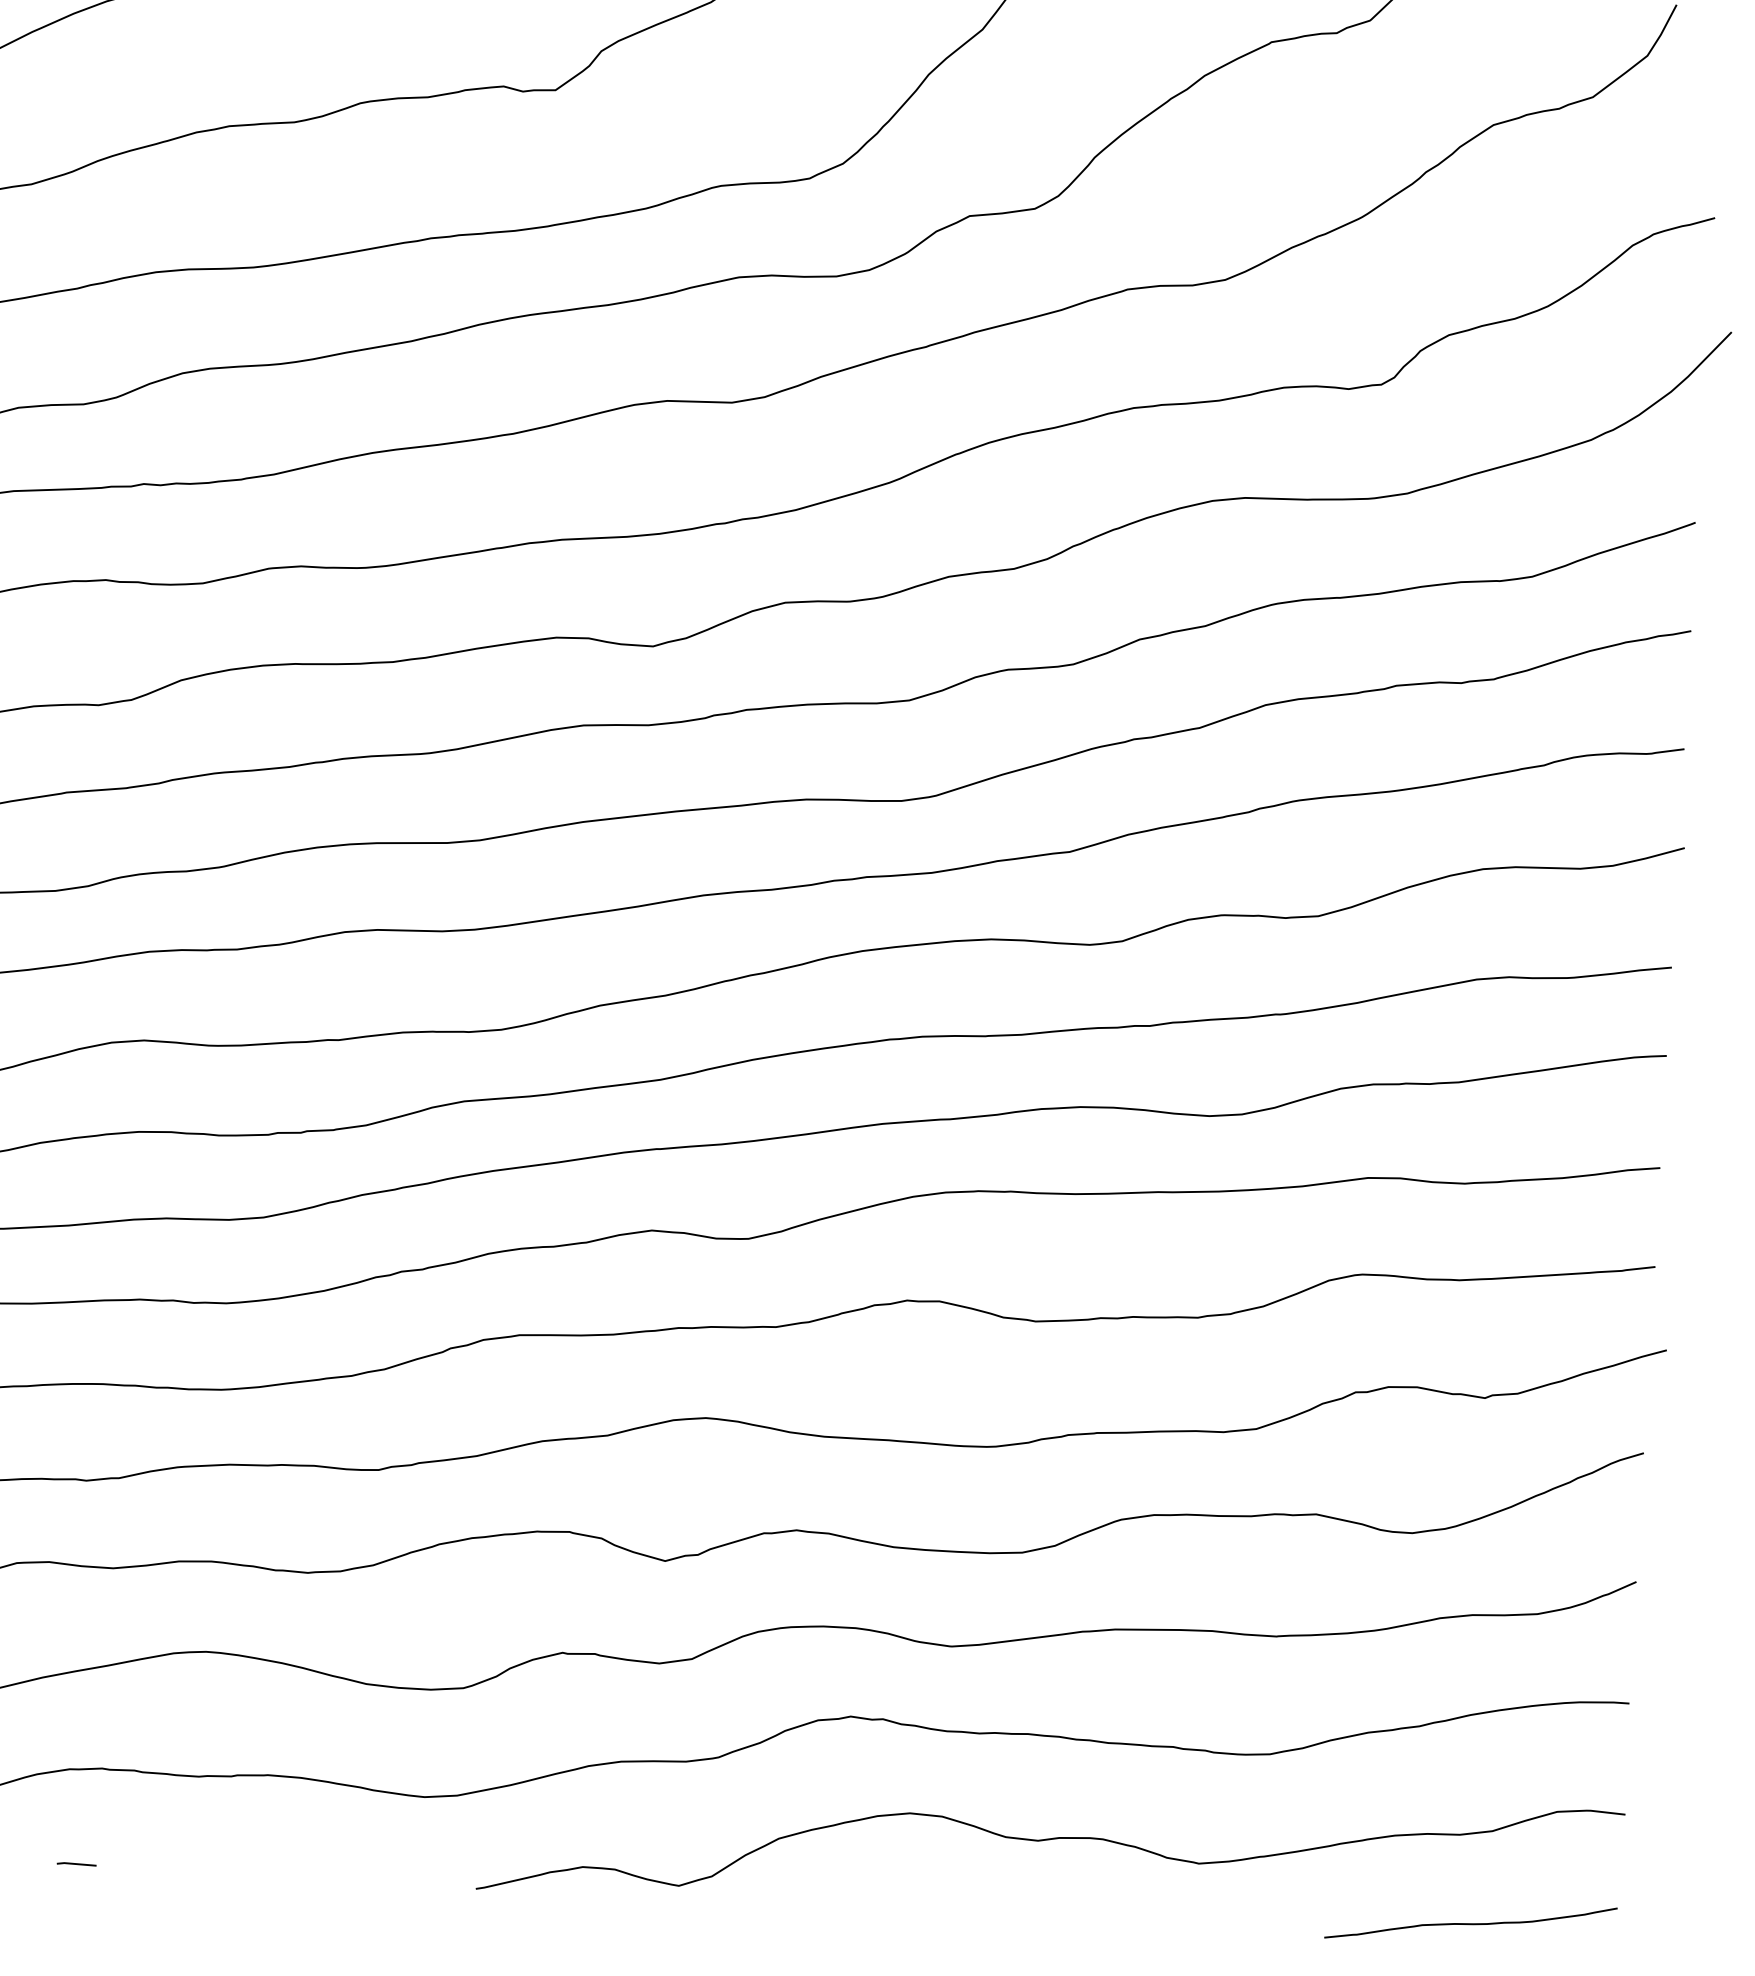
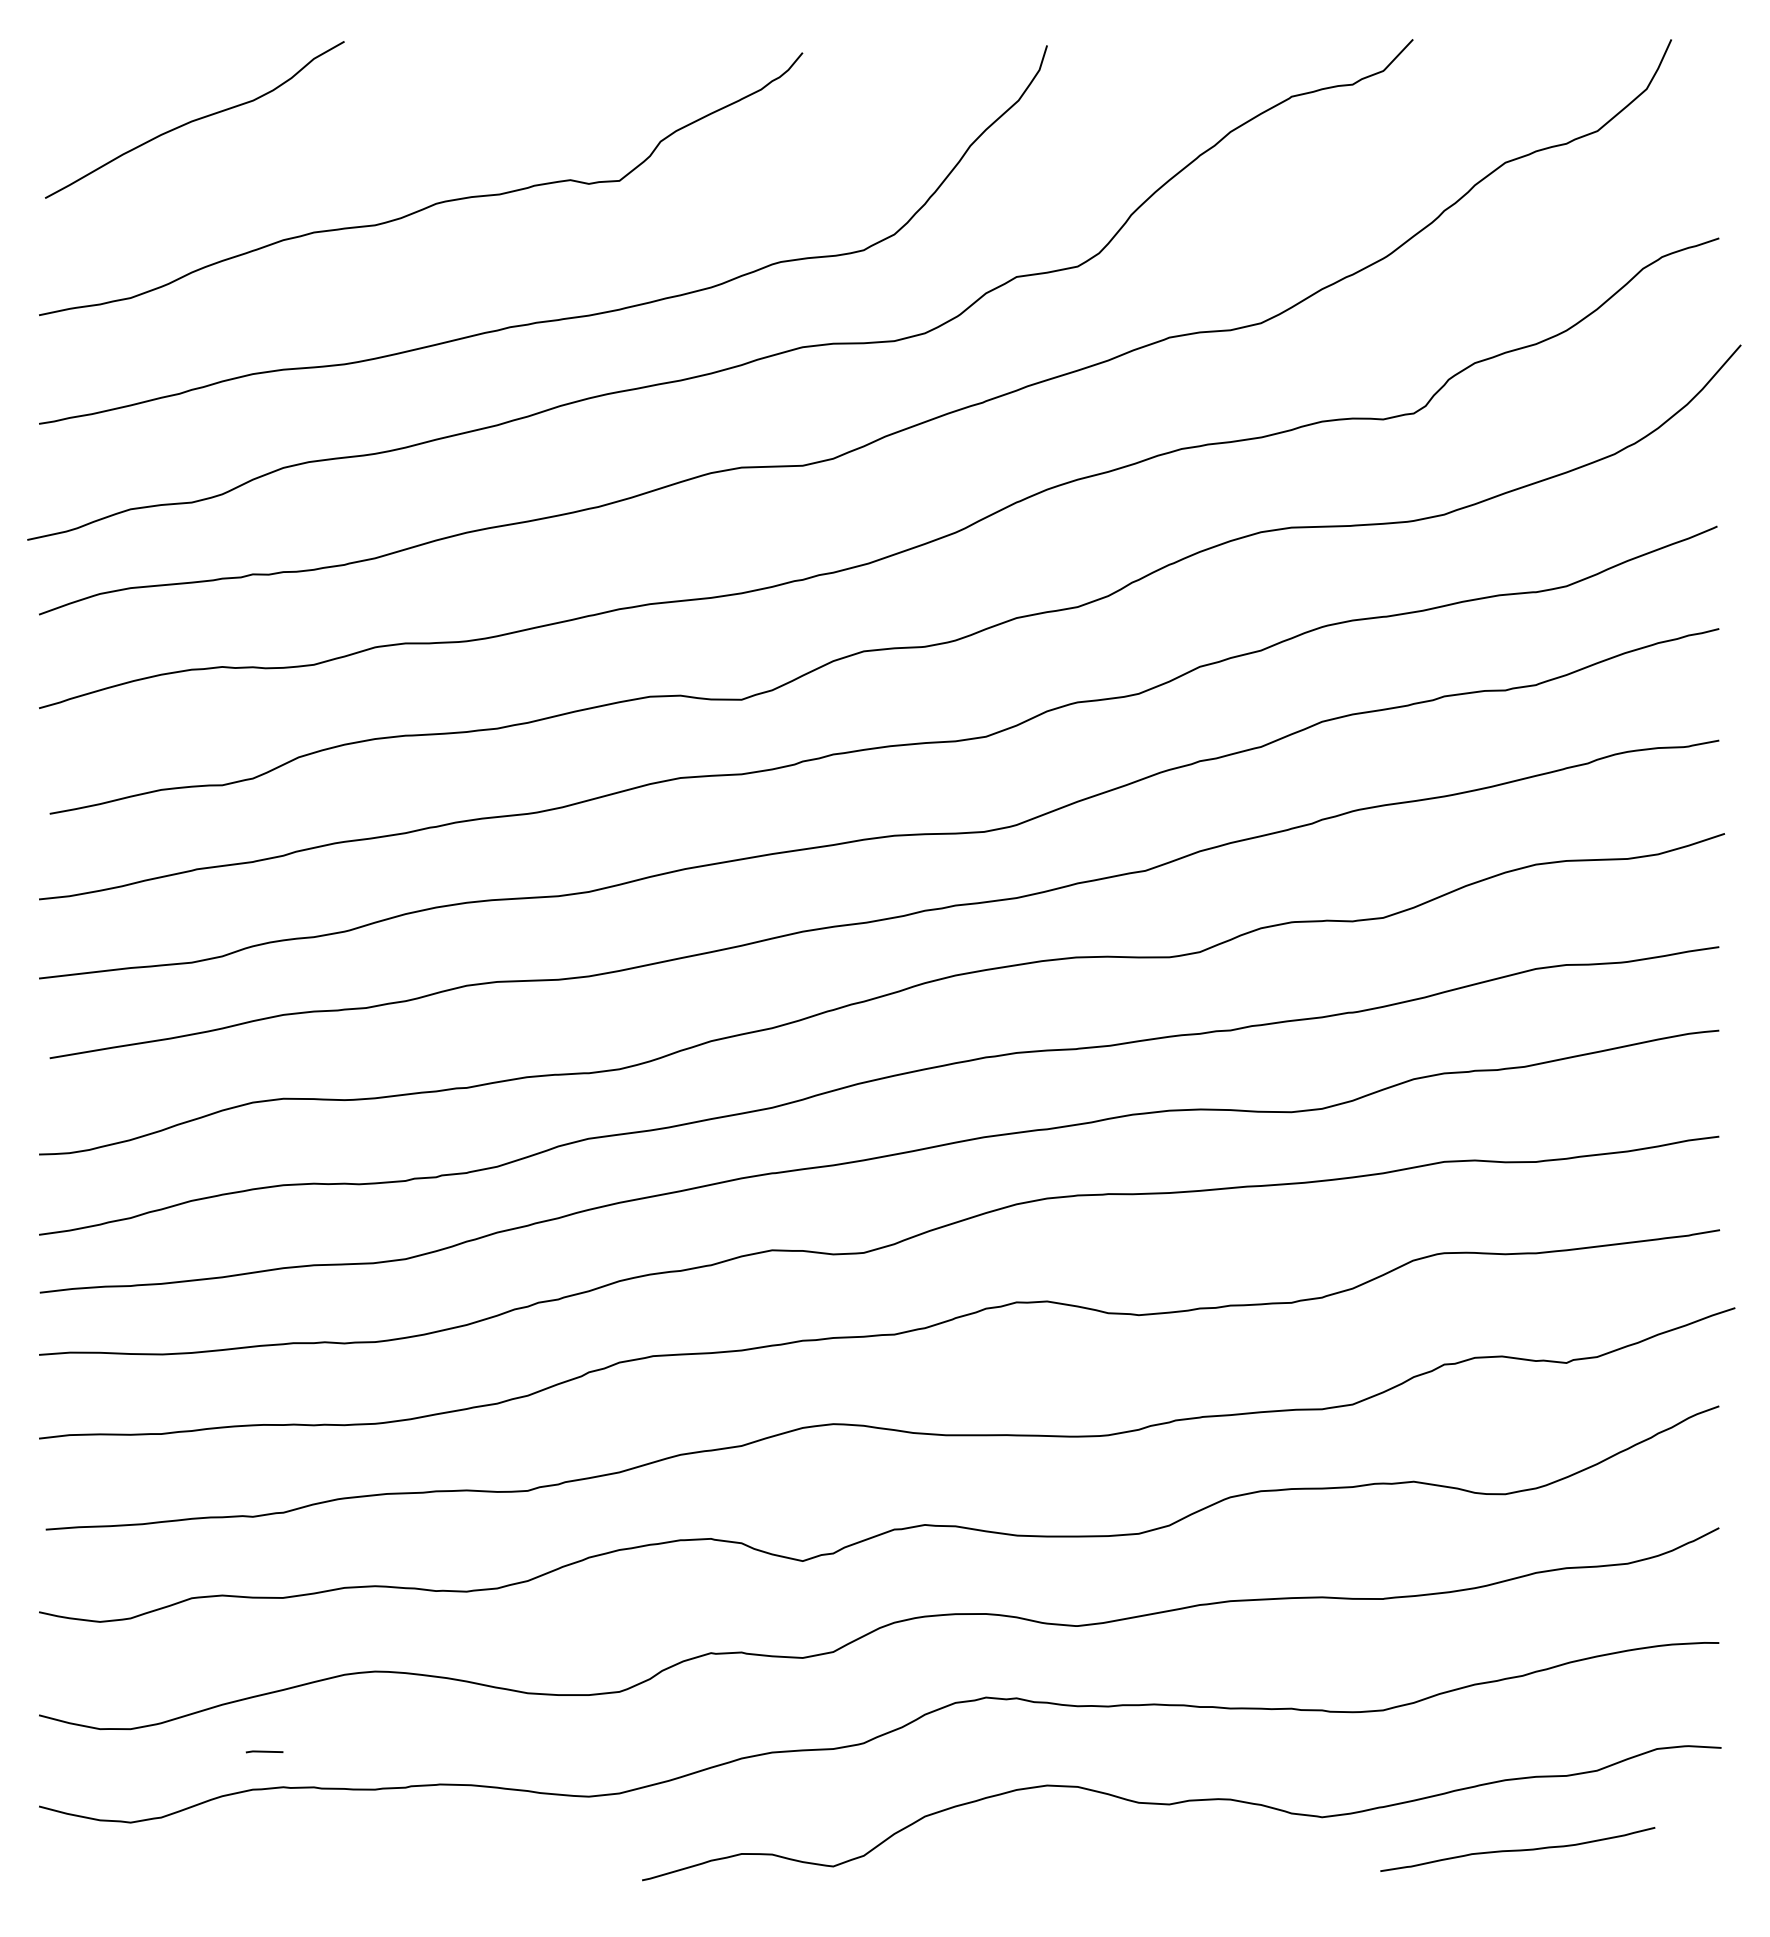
line: (76, 1863) -> (264, 1751), moved
curve: (1470, 1923) -> (1517, 1849), moved

